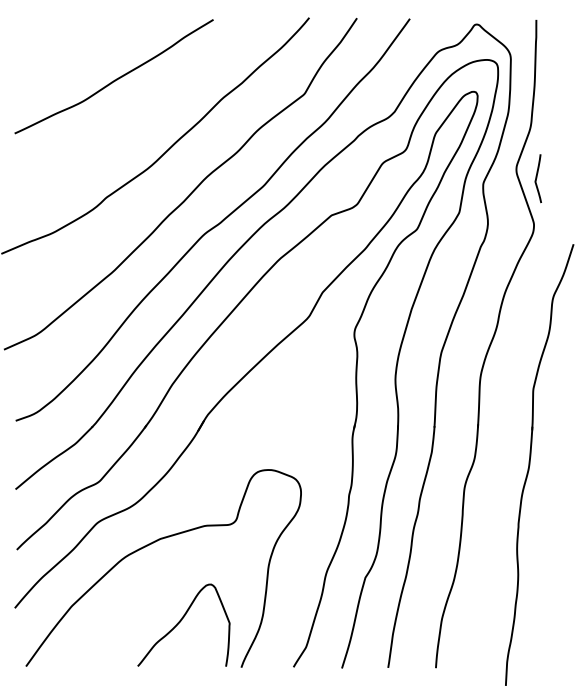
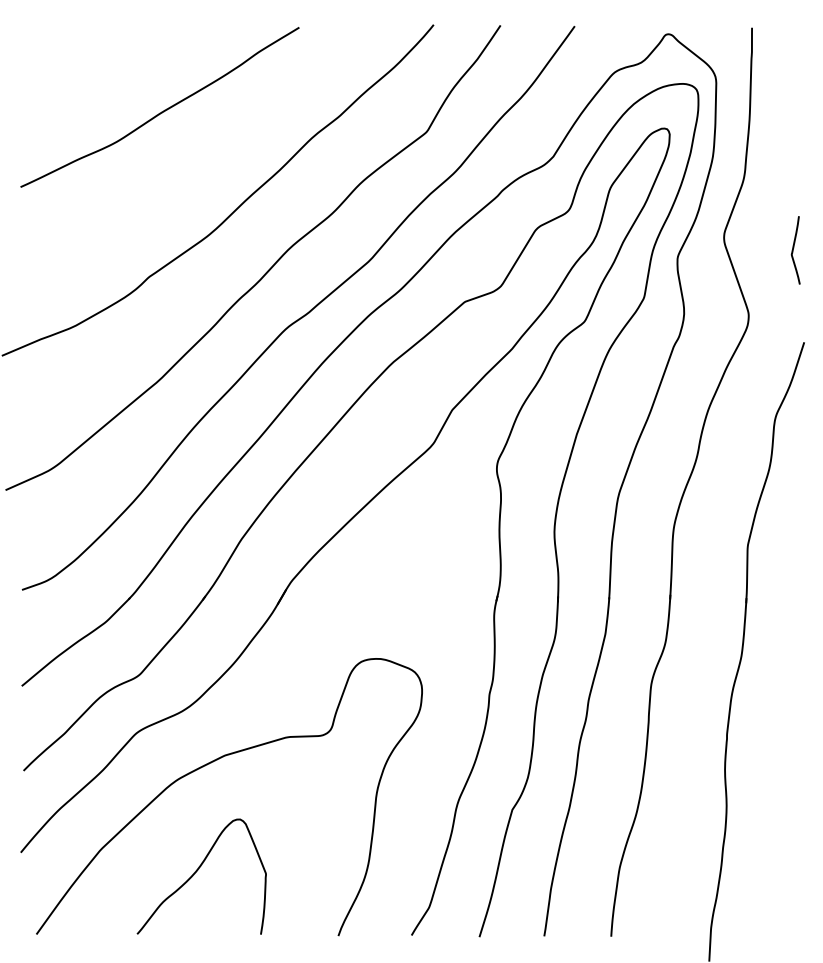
curve: (536, 178) -> (793, 250), moved
curve: (180, 621) -> (197, 871), moved

